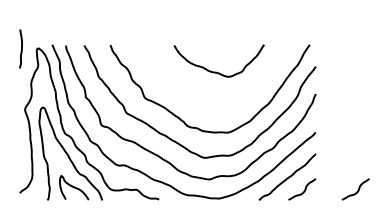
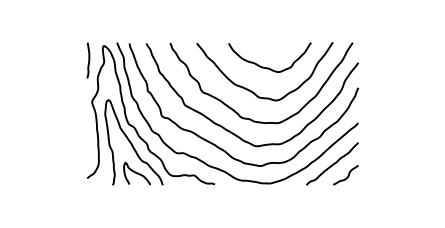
curve: (21, 48) -> (88, 60), moved
curve: (201, 98) -> (253, 91), added
curve: (357, 189) -> (396, 175), removed

